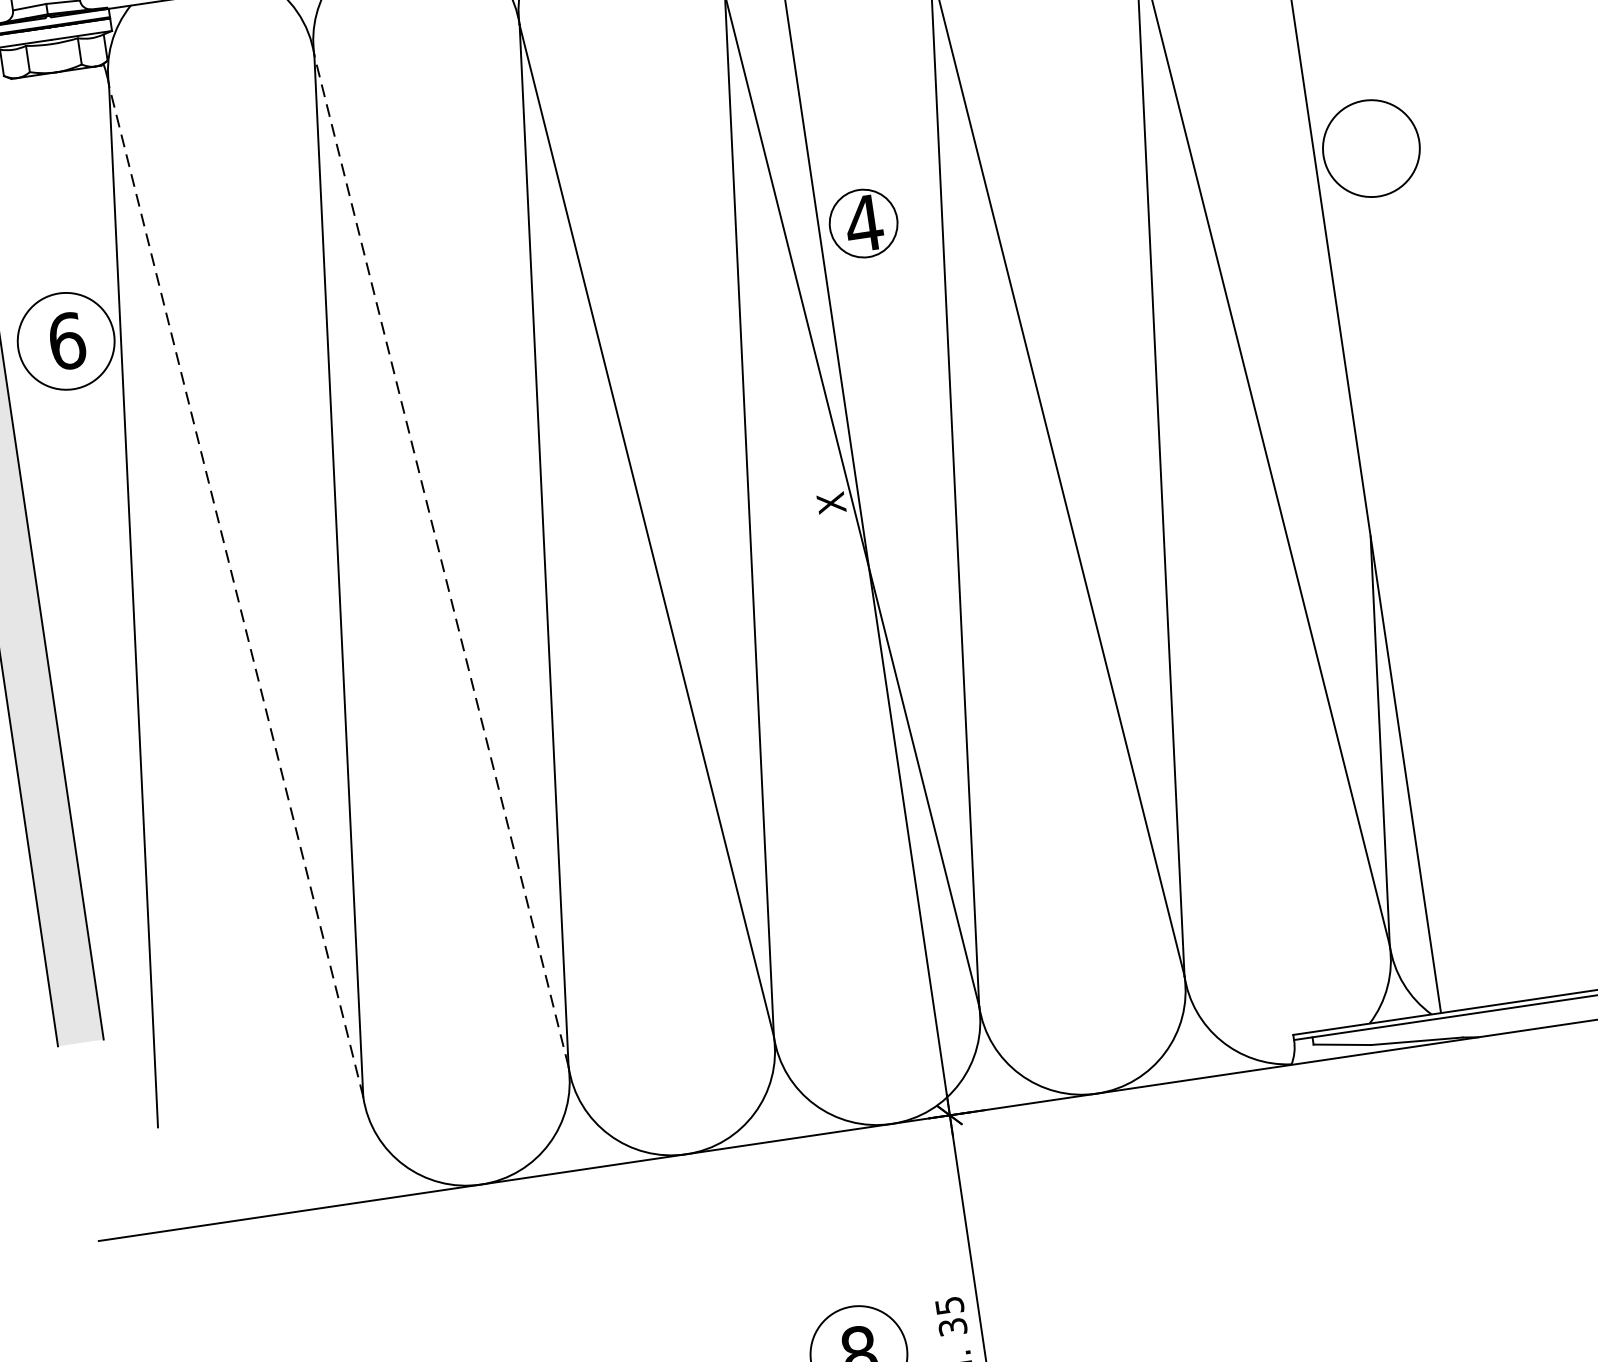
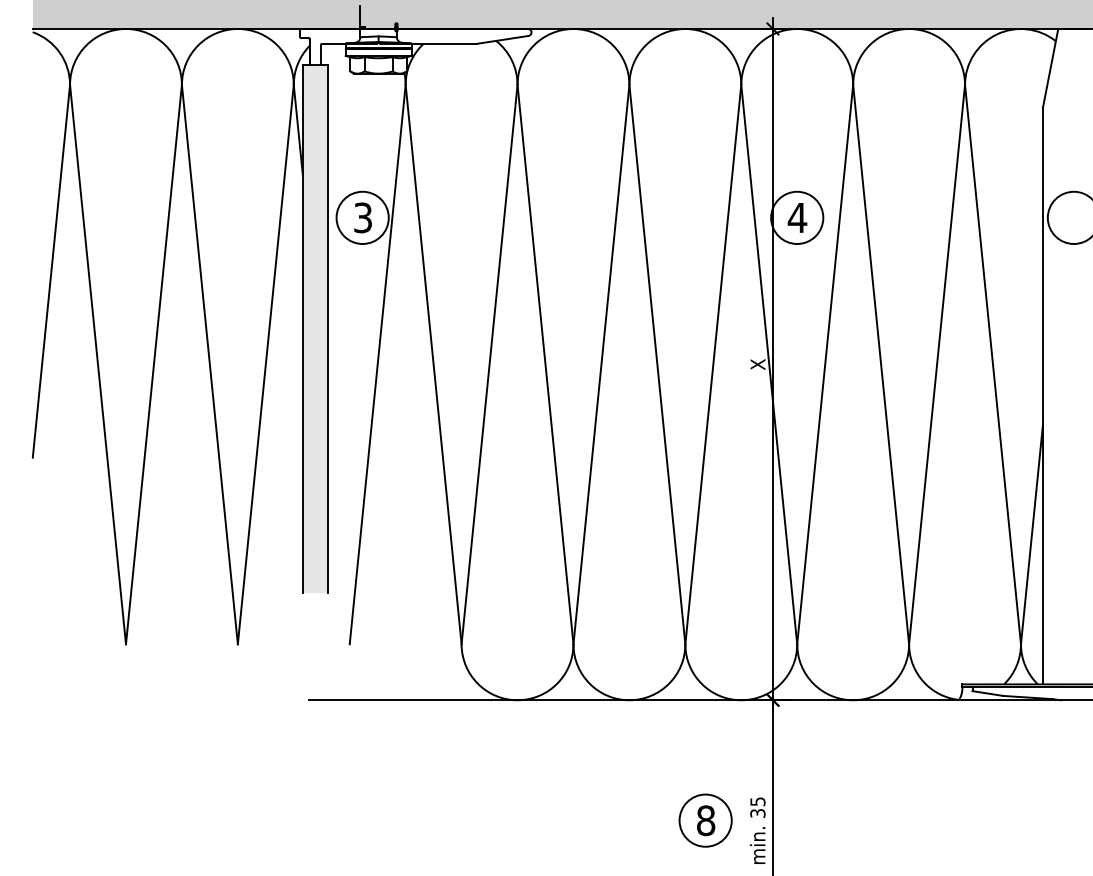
circle: (864, 222) -> (797, 217), size x1.43
text: (67, 340) -> (363, 217), 6 -> 3
line: (441, 560) -> (545, 364), dashed -> solid
line: (235, 591) -> (433, 364), dashed -> solid

